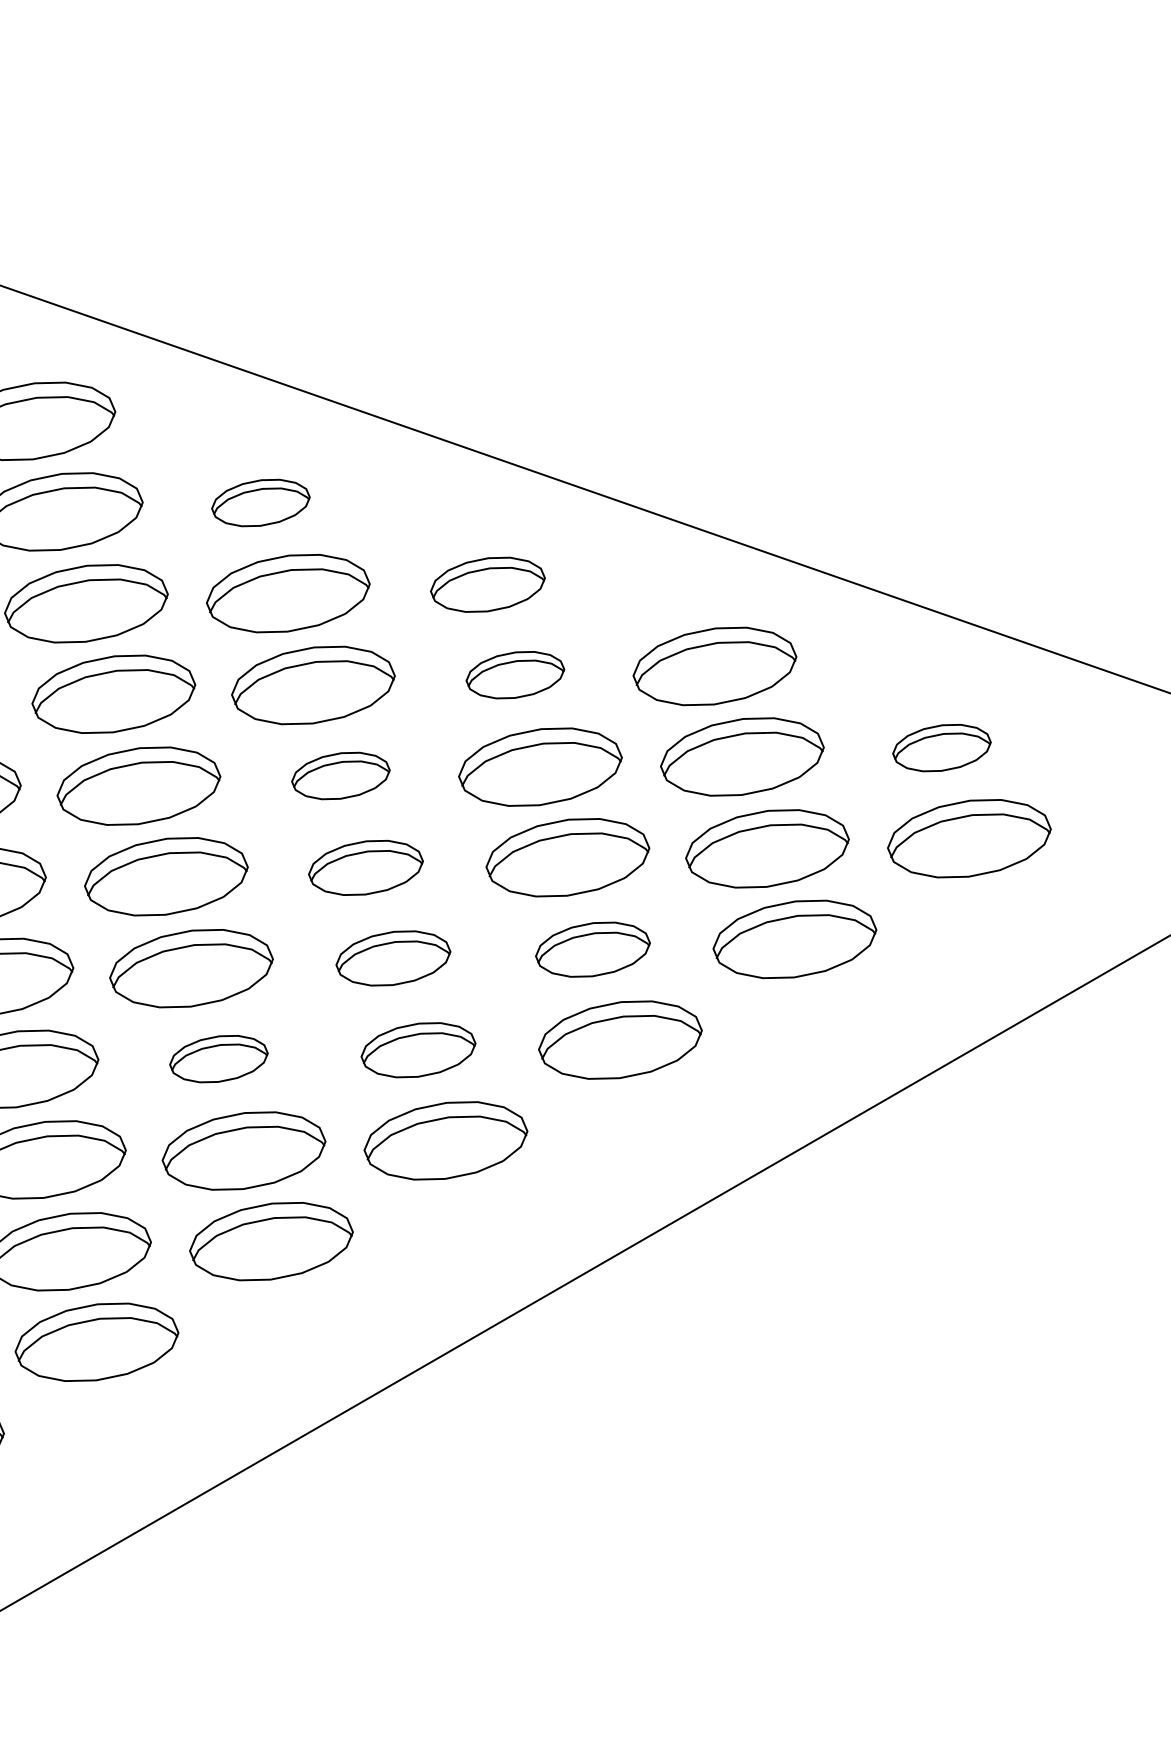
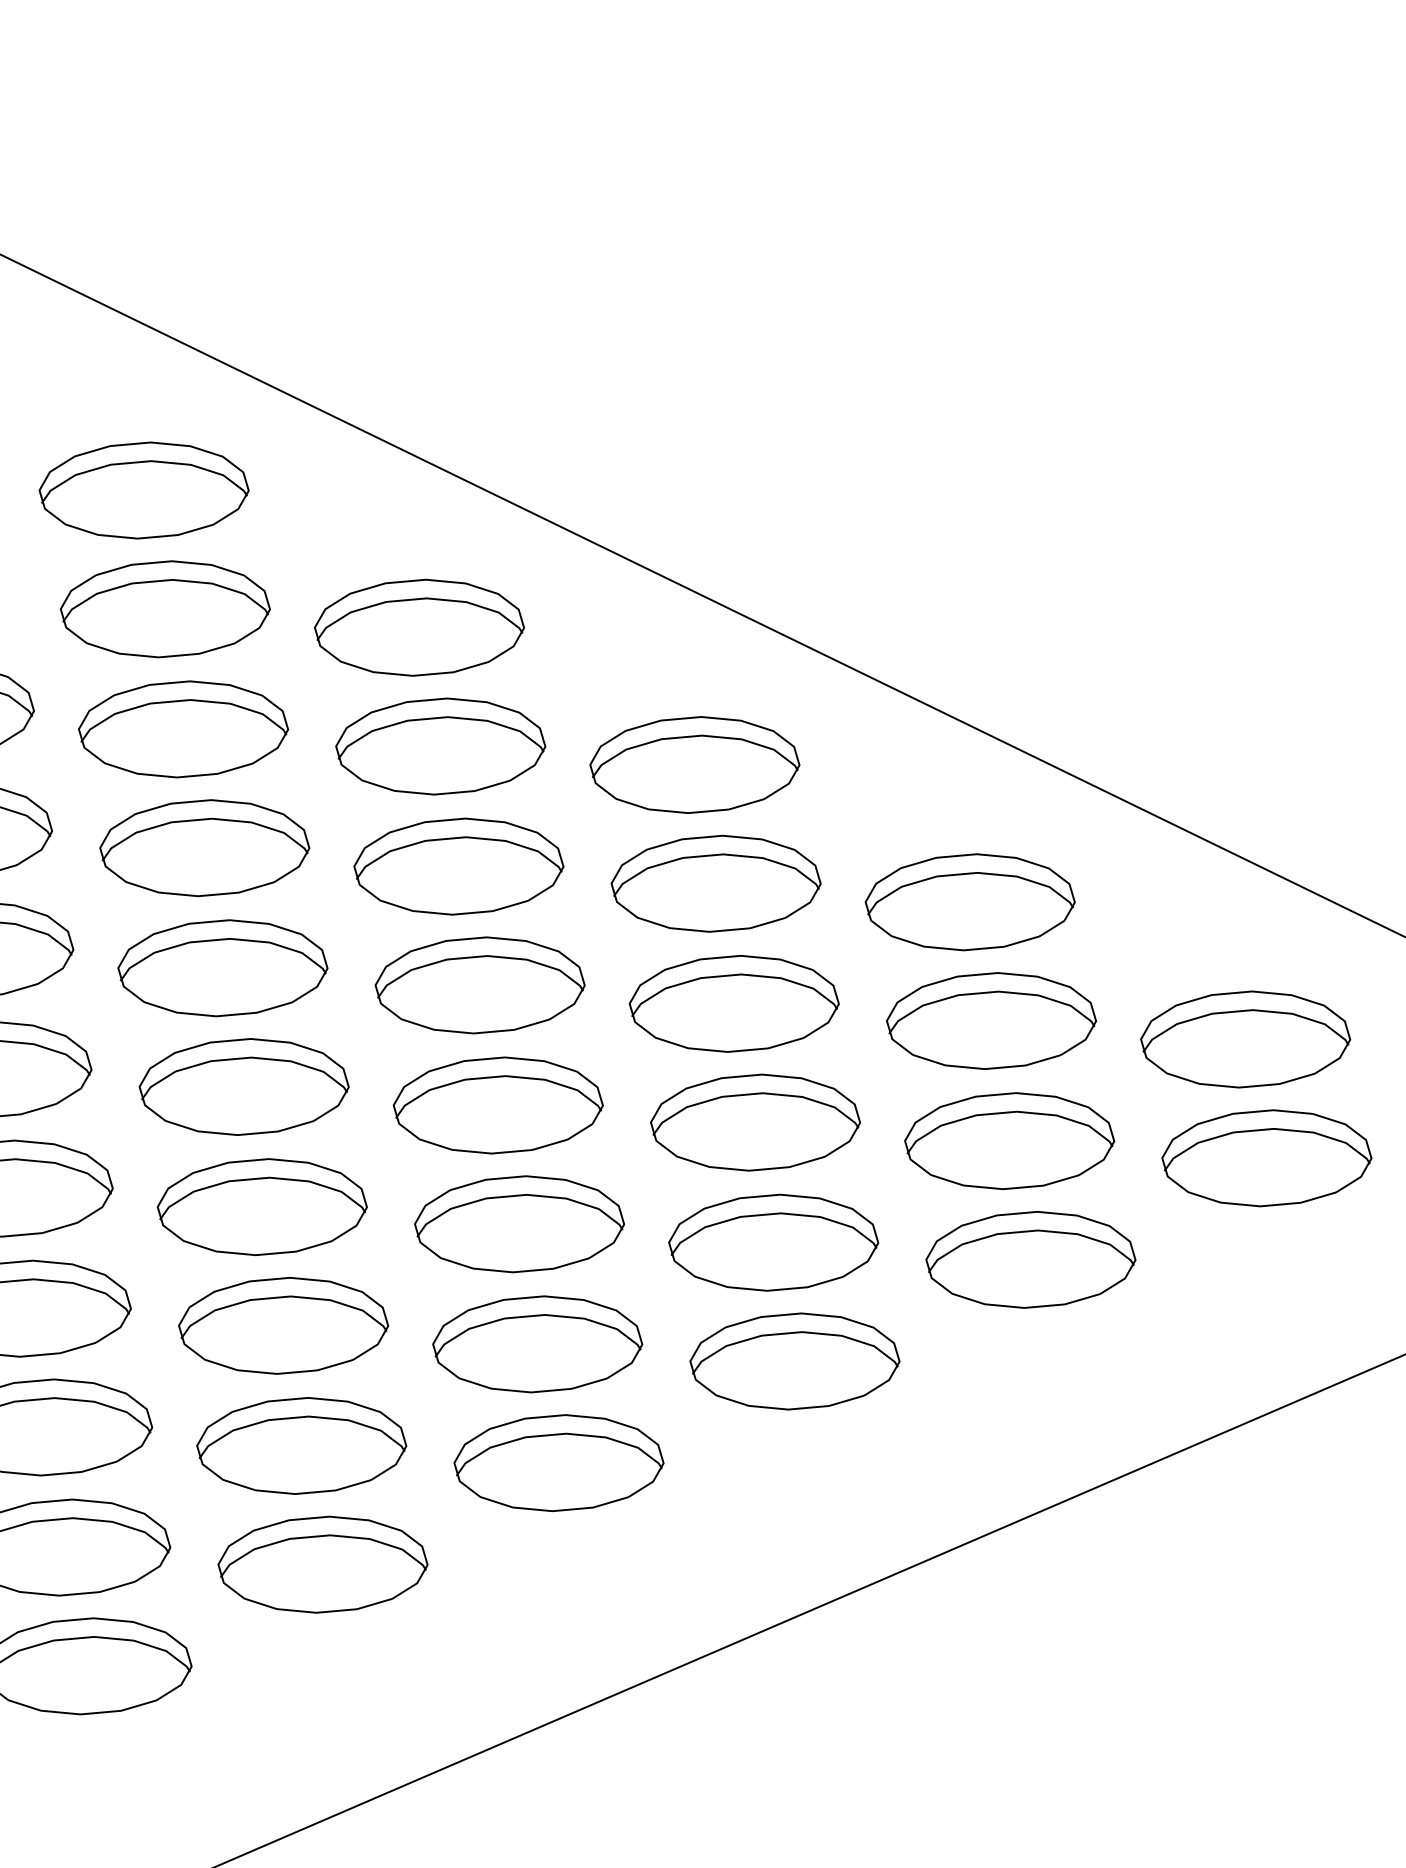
part: (260, 502) -> (419, 627), size x1.67
part: (487, 584) -> (694, 764), size x1.43
part: (515, 674) -> (716, 882), size x1.67
part: (941, 747) -> (1245, 1038), size x1.67
part: (340, 775) -> (479, 984), size x1.67
part: (365, 867) -> (497, 1104), size x1.43
part: (592, 949) -> (773, 1242), size x1.43
part: (393, 958) -> (519, 1224), size x1.43
part: (418, 1049) -> (537, 1343), size x1.43
part: (218, 1058) -> (283, 1324), size x1.67

